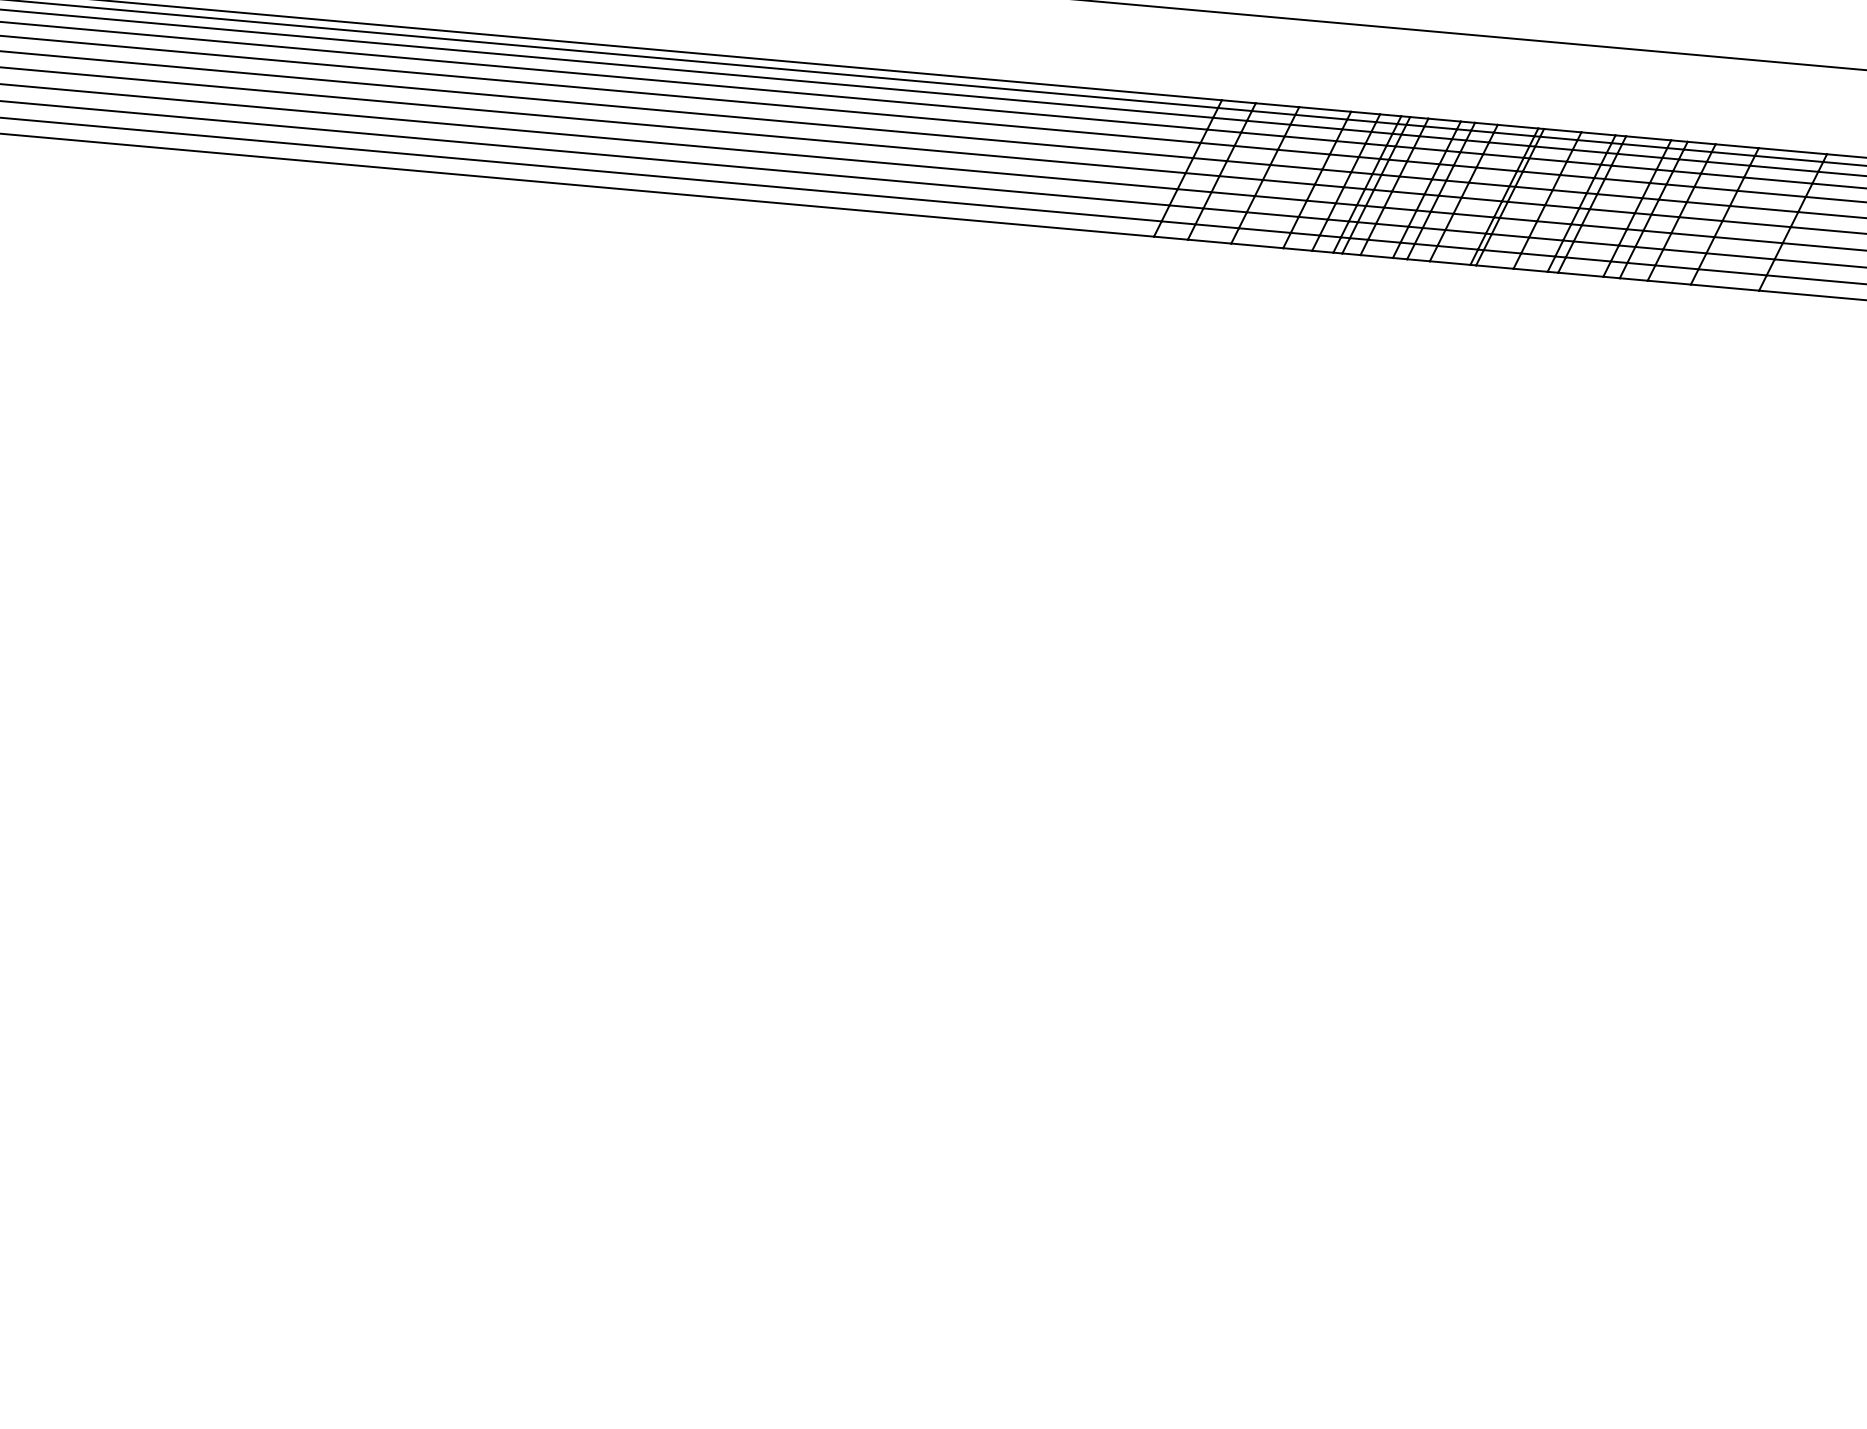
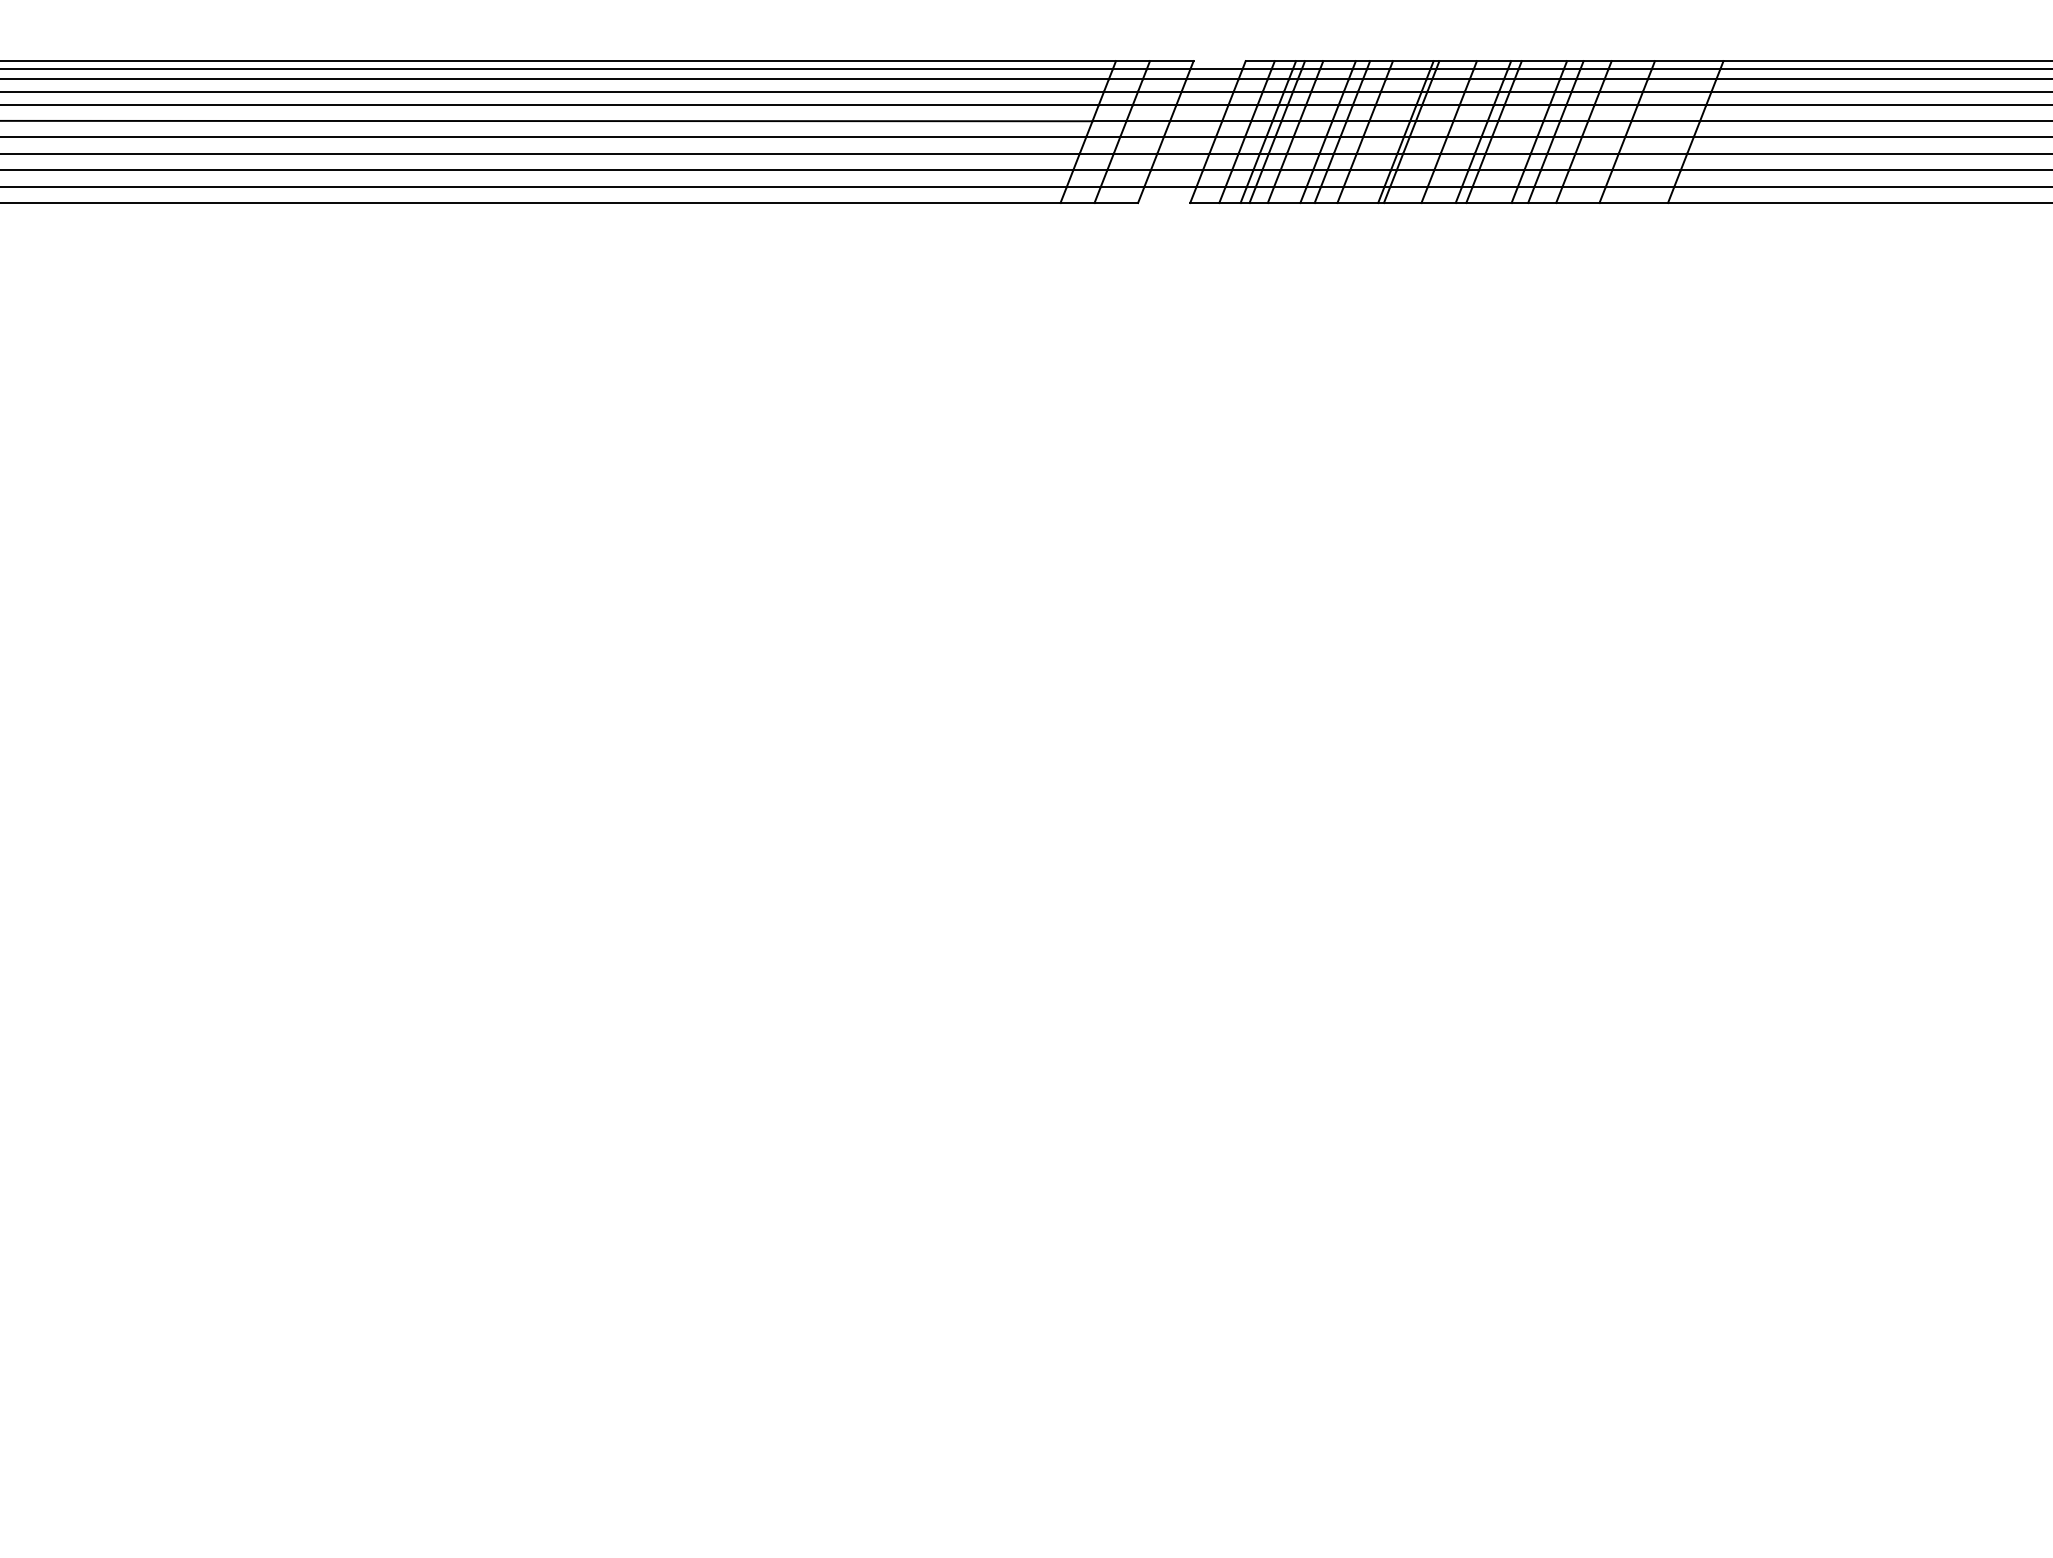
line: (1324, 109) -> (1219, 61), removed
line: (1257, 246) -> (1164, 203), removed

